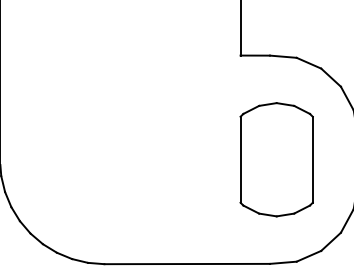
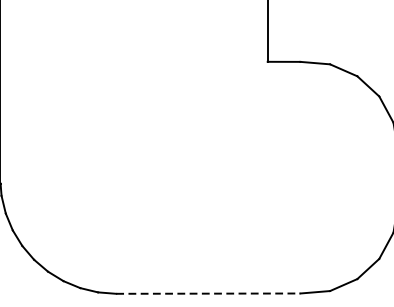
part: (276, 159) -> (307, 177), removed
line: (187, 264) -> (208, 294), solid -> dashed

